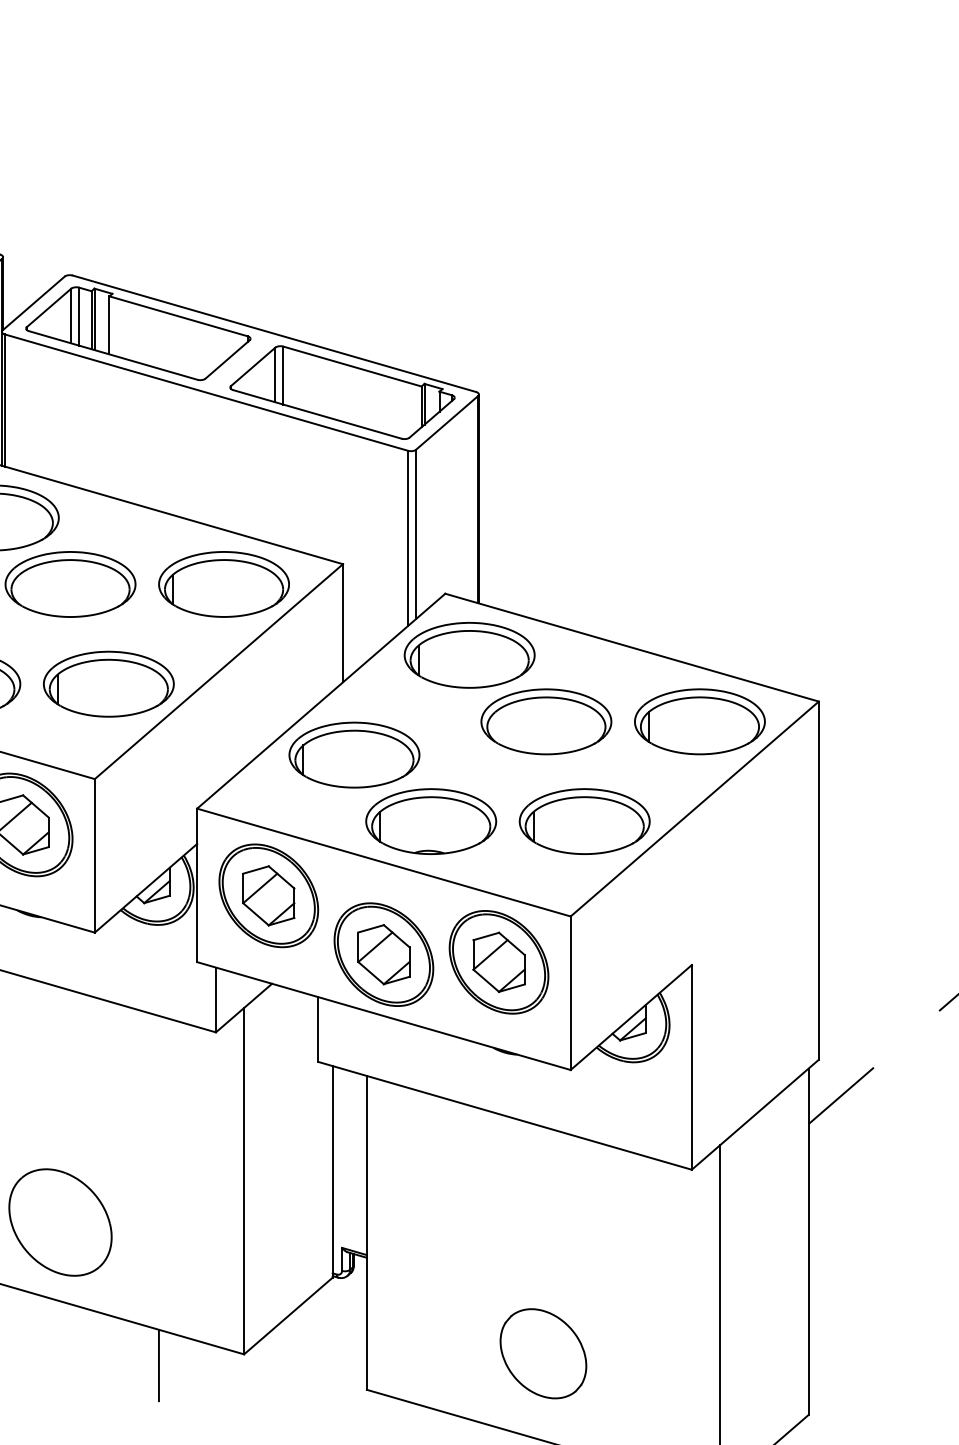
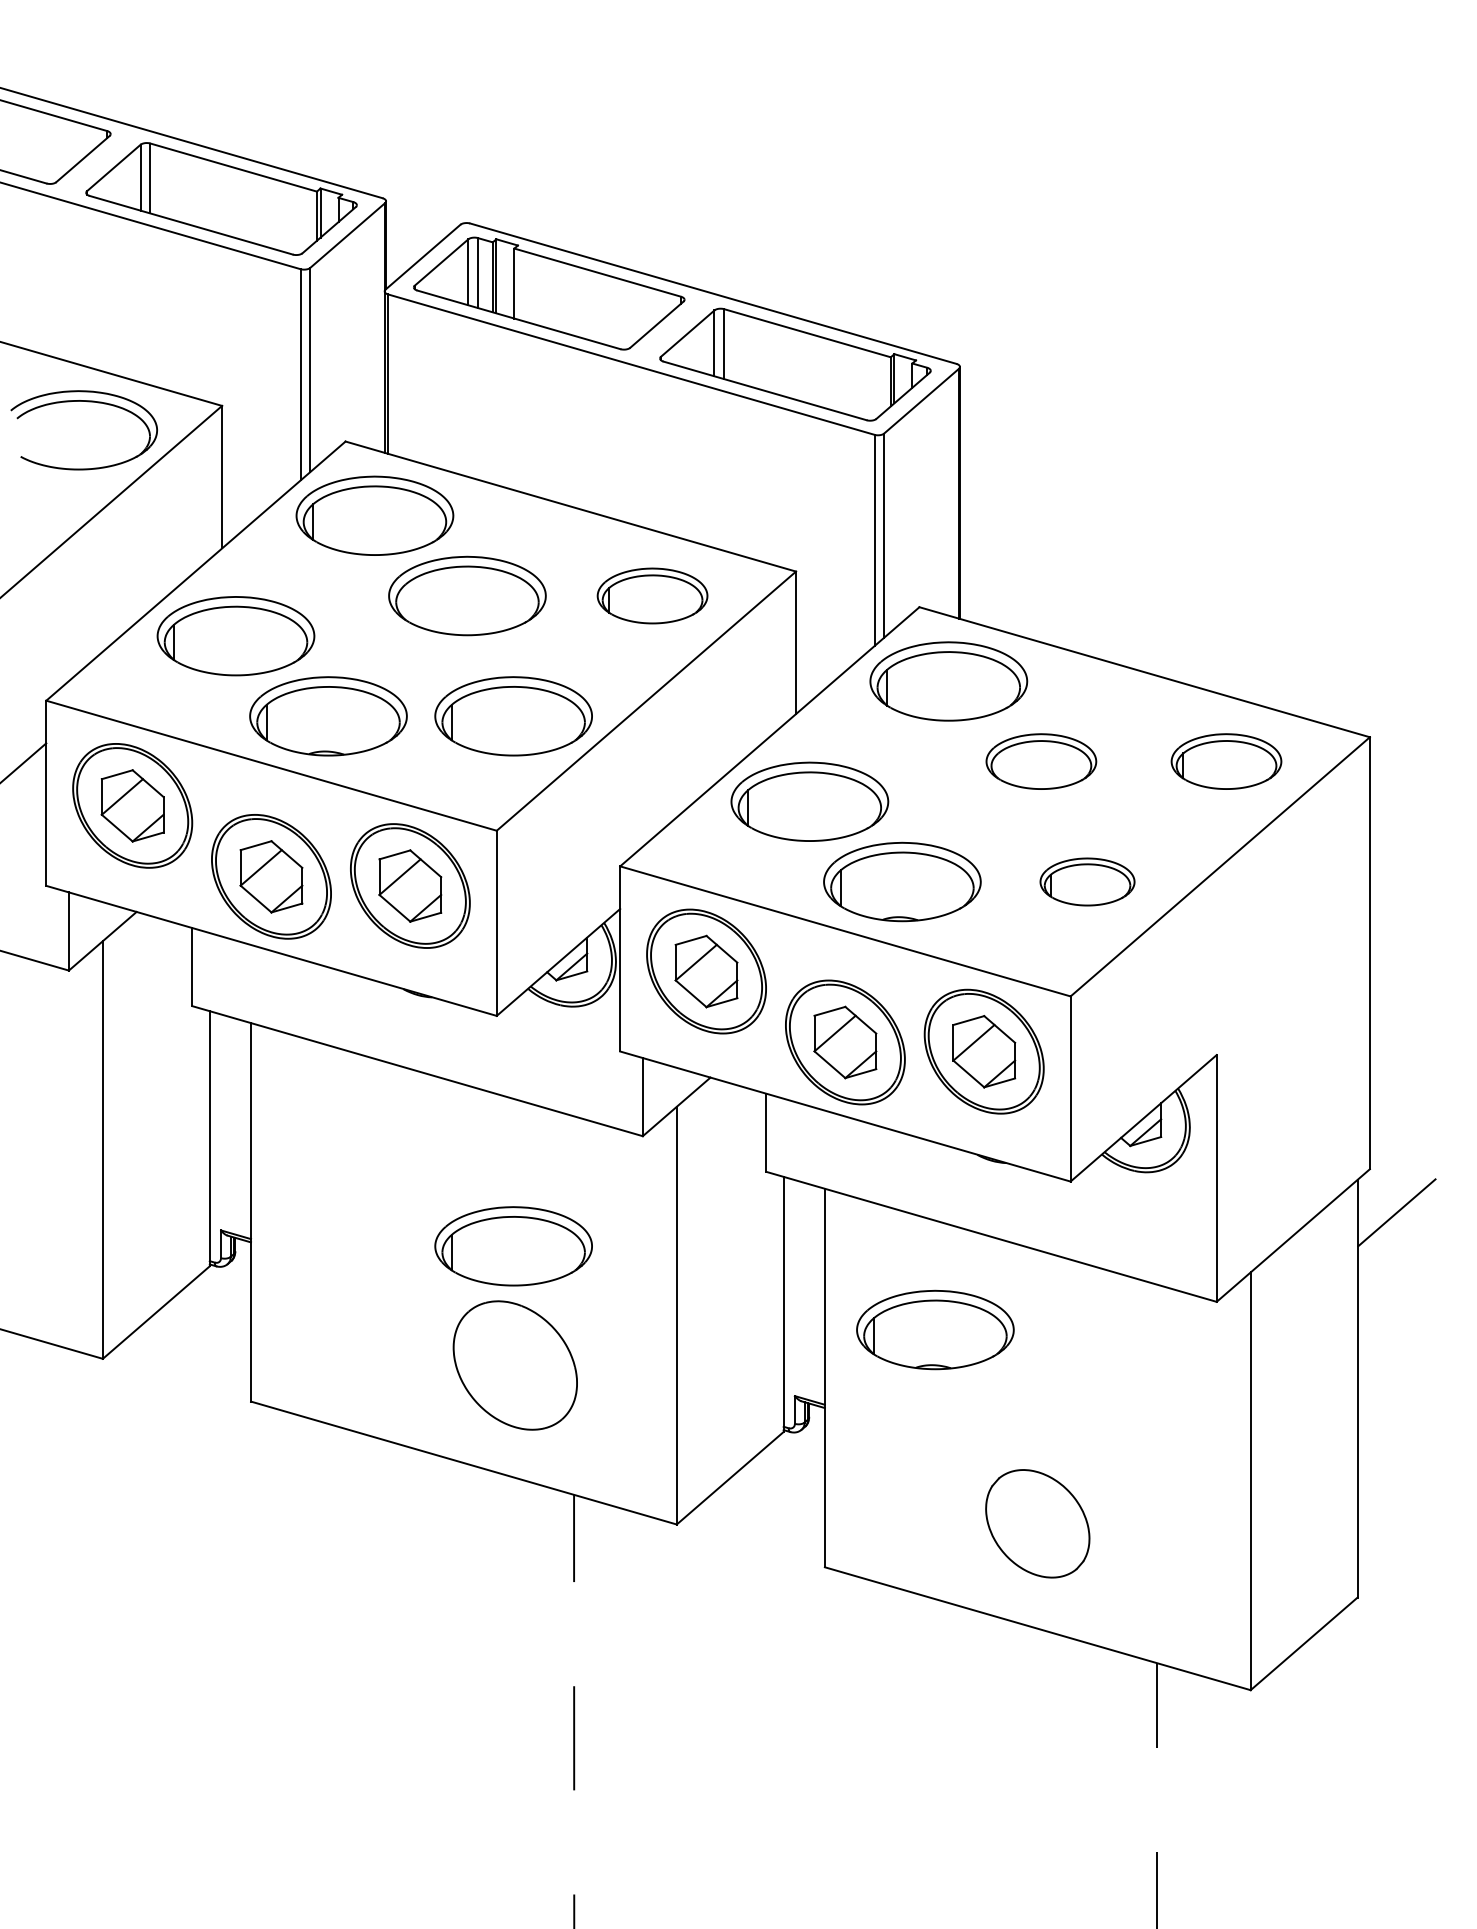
part: (223, 584) -> (652, 595), size x0.7
part: (546, 721) -> (1041, 761), size x0.7
part: (699, 721) -> (1226, 761), size x0.7
part: (584, 821) -> (1087, 881), size x0.6
part: (108, 1123) -> (513, 1246), added
part: (458, 1192) -> (935, 1329), added
part: (59, 1222) -> (514, 1365), moved

